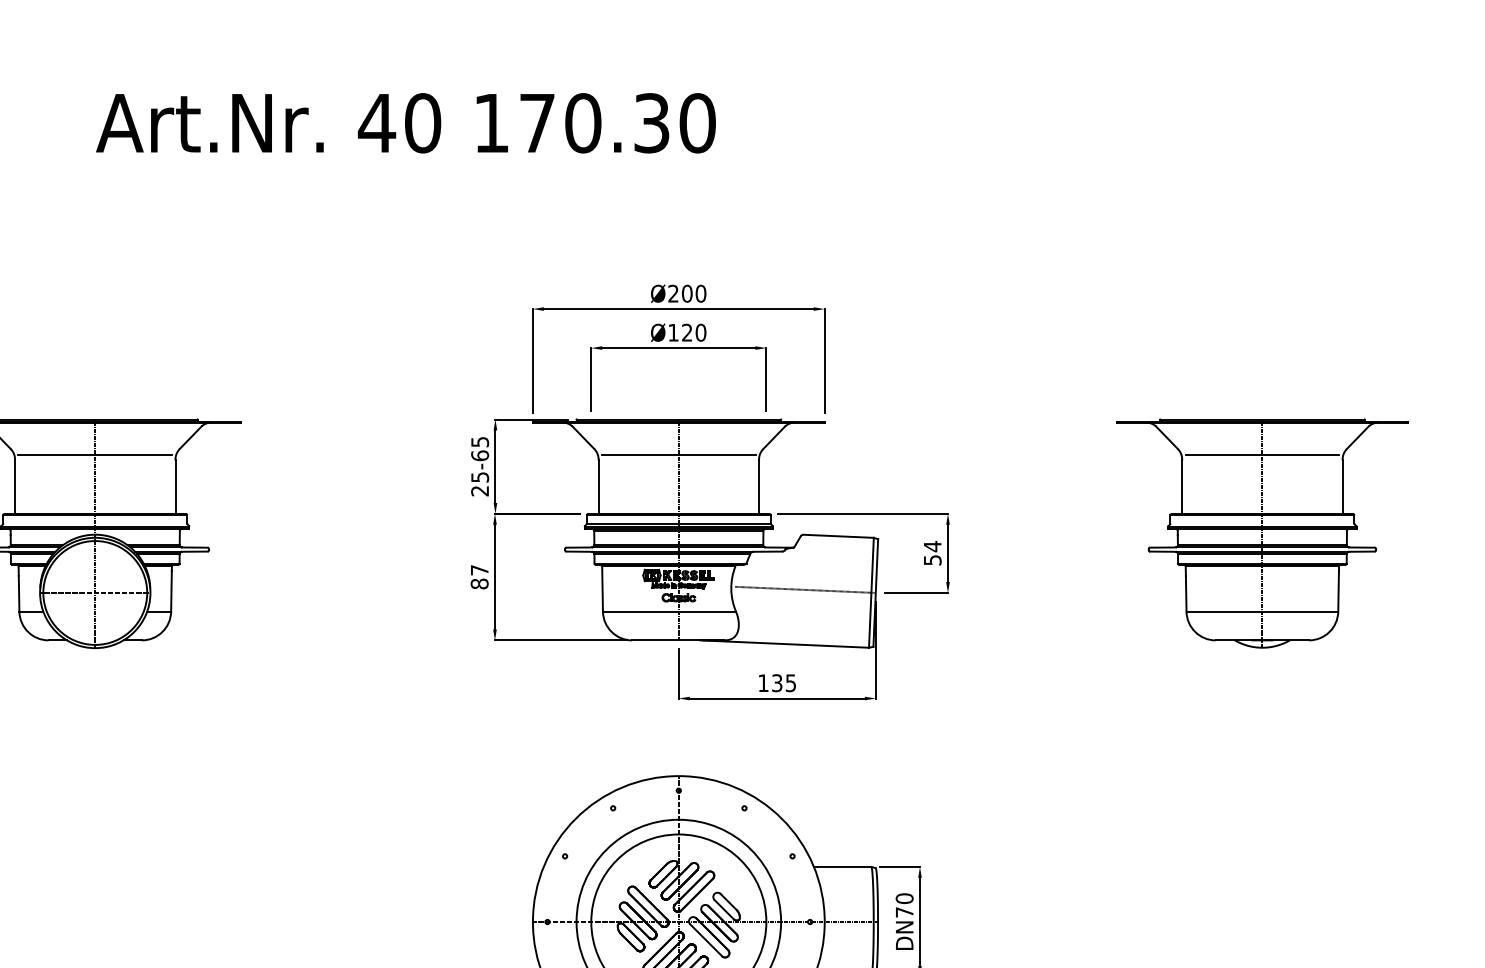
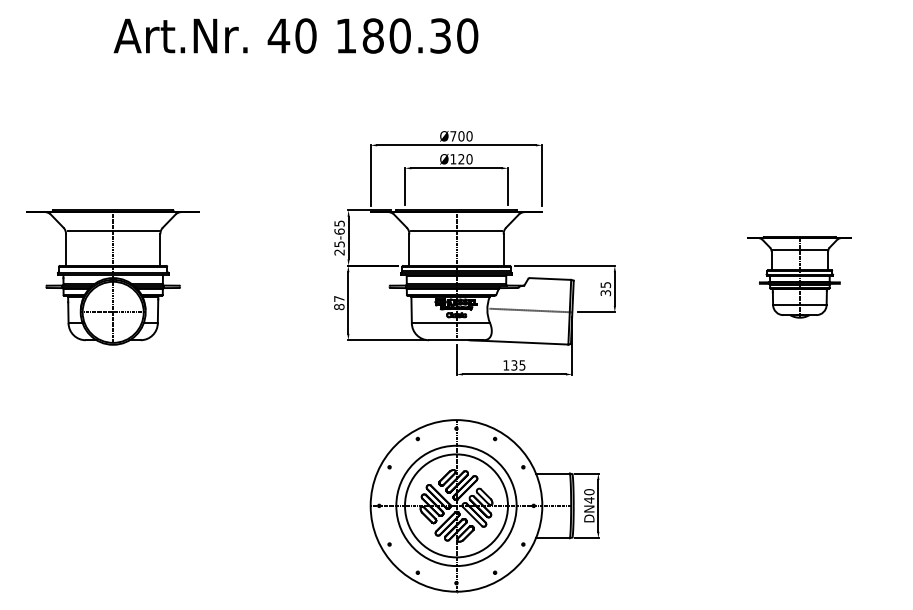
text: (536, 122) -> (372, 35), 170.30 -> 180.30
text: (673, 294) -> (453, 136), Ø200 -> Ø700
part: (1261, 533) -> (799, 277), size x0.6
text: (932, 552) -> (605, 288), 54 -> 35
text: (904, 912) -> (589, 500), DN70 -> DN40

